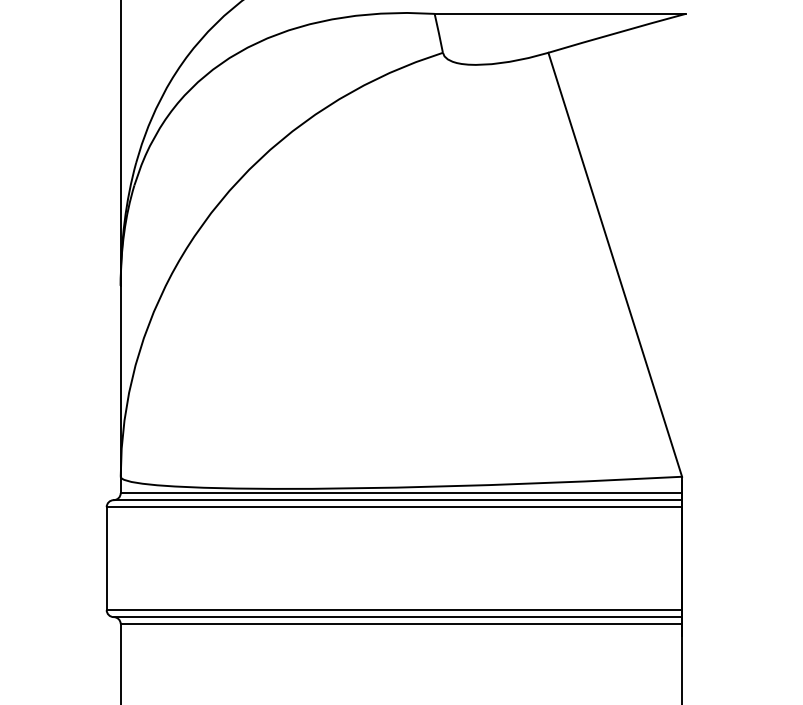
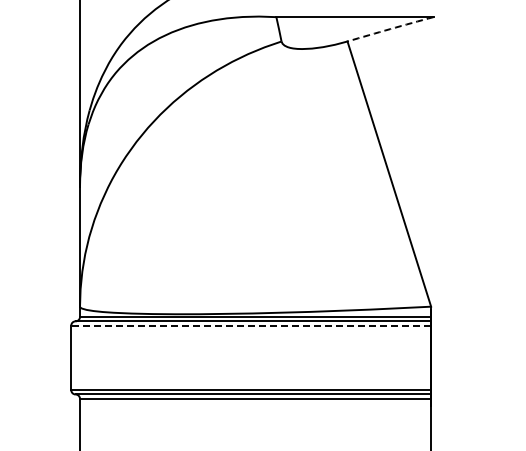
arc: (617, 33) -> (390, 29), solid -> dashed
line: (394, 506) -> (251, 325), solid -> dashed

